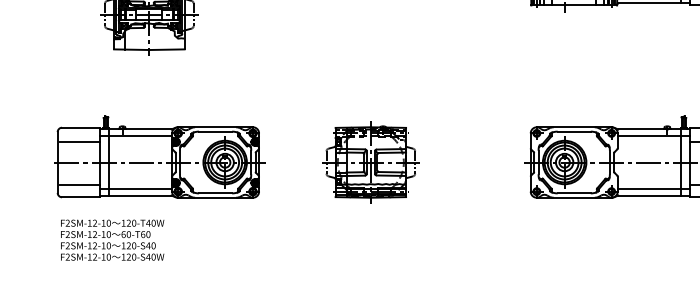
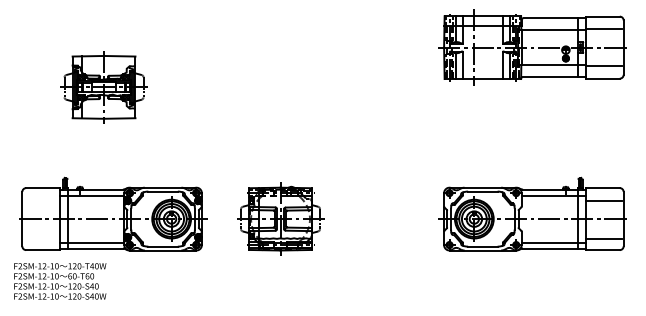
line: (80, 141) -> (42, 200), removed
part: (370, 161) -> (280, 218), moved
line: (80, 185) -> (42, 239), removed
text: (112, 240) -> (60, 281), moved

